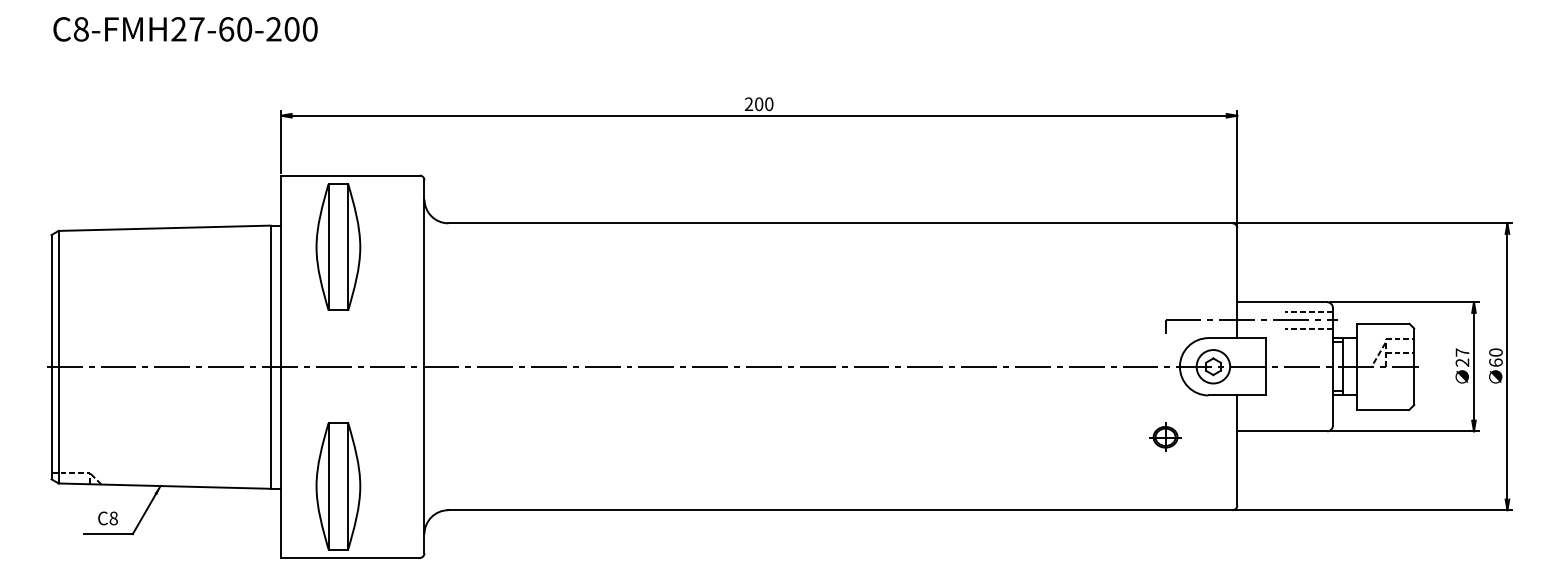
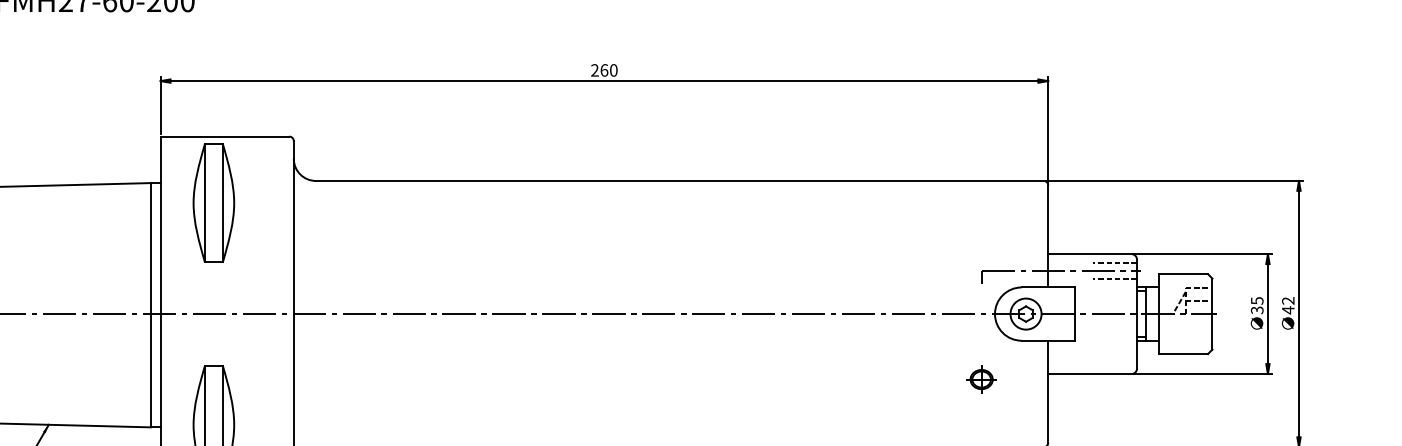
text: (759, 103) -> (604, 69), 200 -> 260
text: (1462, 357) -> (1257, 305), 27 -> 35
text: (1495, 357) -> (1287, 305), 60 -> 42

